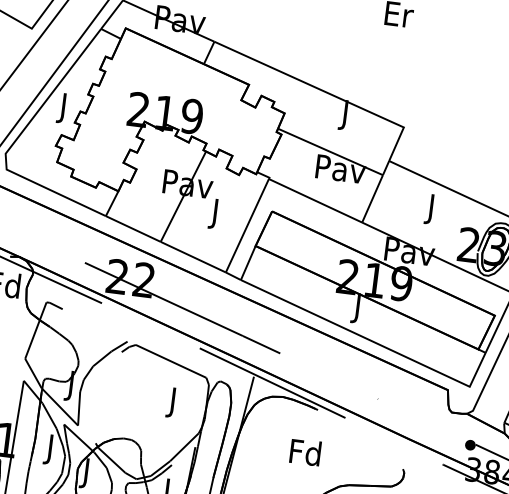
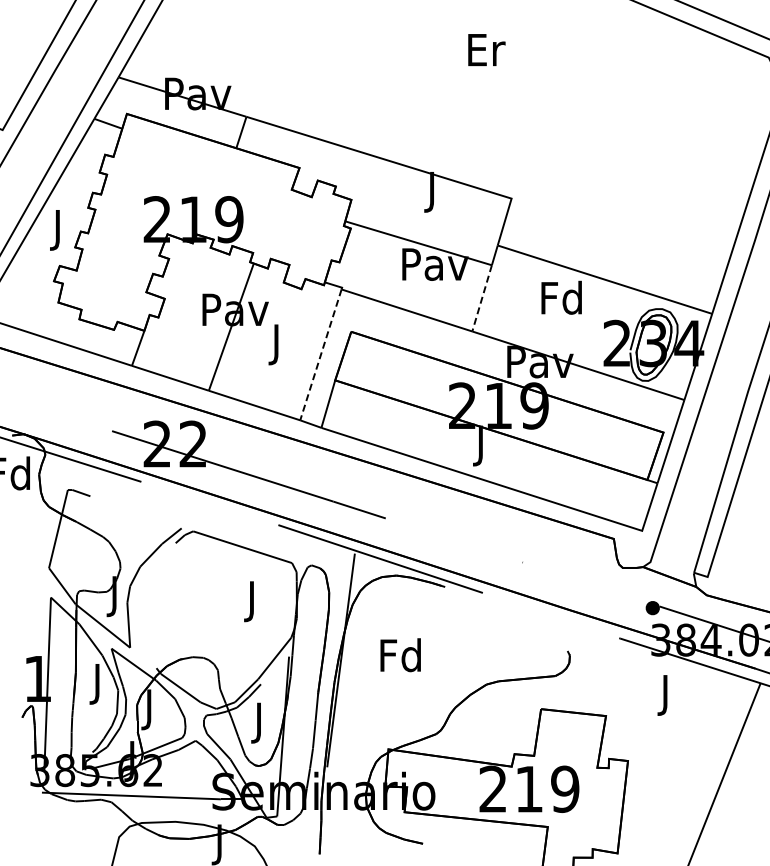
line: (372, 198) -> (482, 298), solid -> dashed
text: (431, 208) -> (561, 301), J -> Fd
line: (247, 225) -> (320, 354), solid -> dashed
text: (305, 452) -> (400, 655), moved

